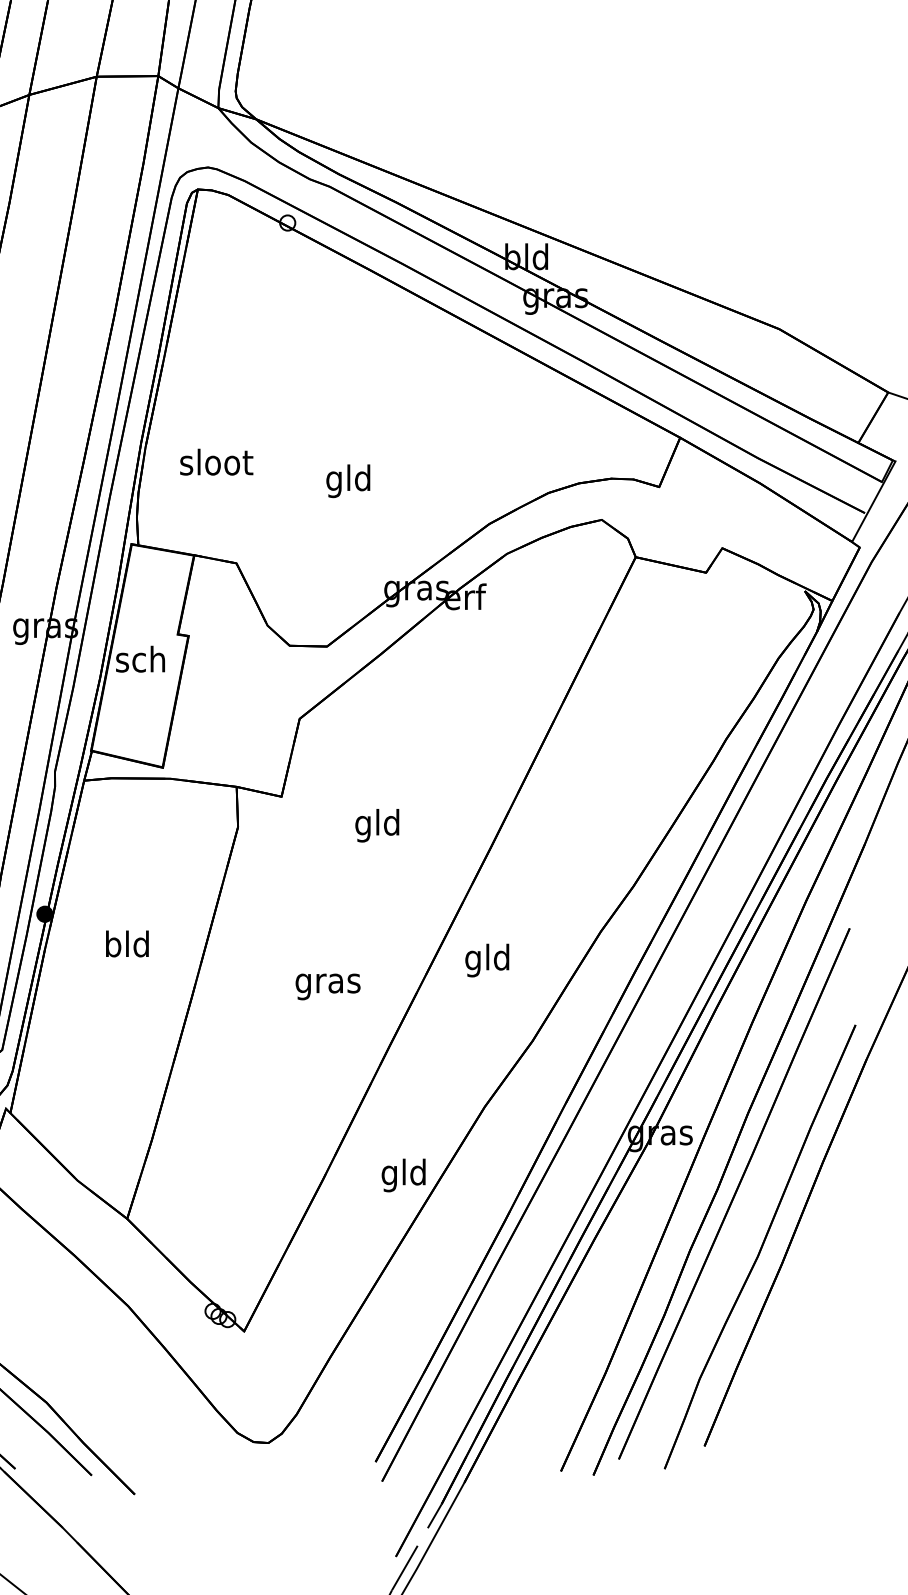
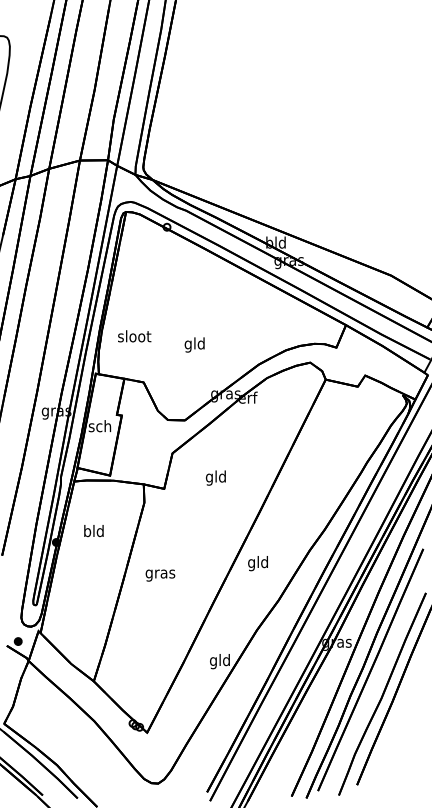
text: (376, 824) -> (215, 477), moved
text: (126, 945) -> (93, 531), moved
text: (328, 986) -> (160, 575), moved

